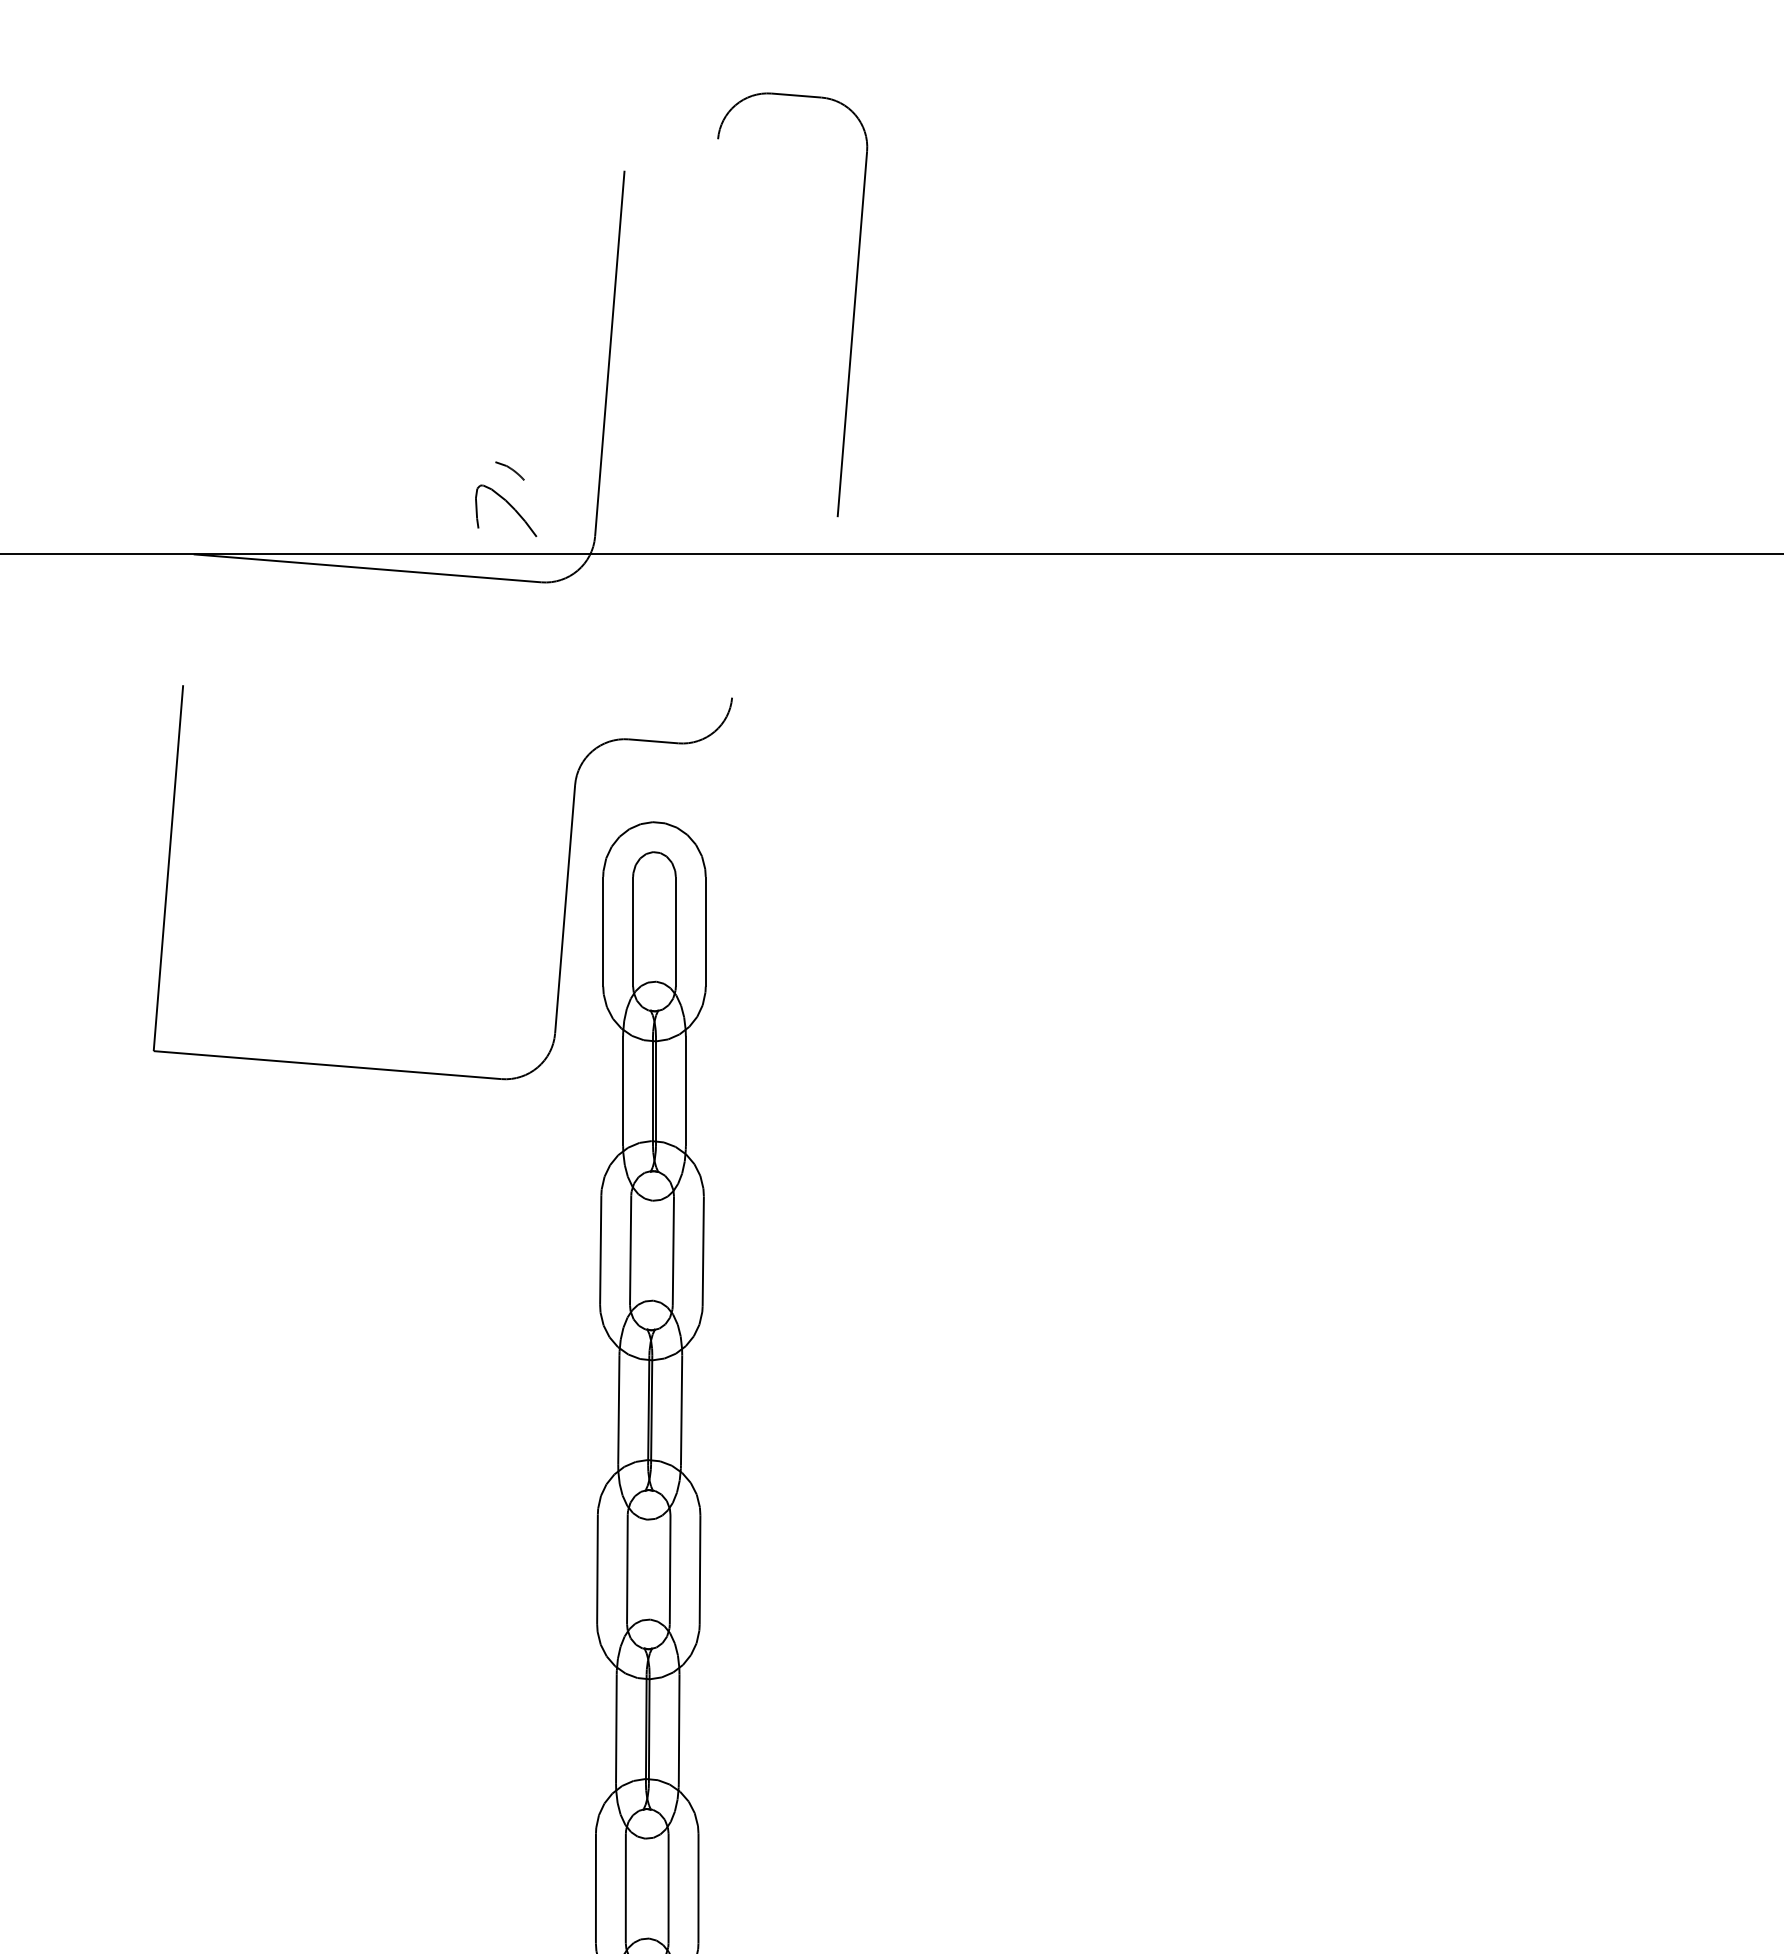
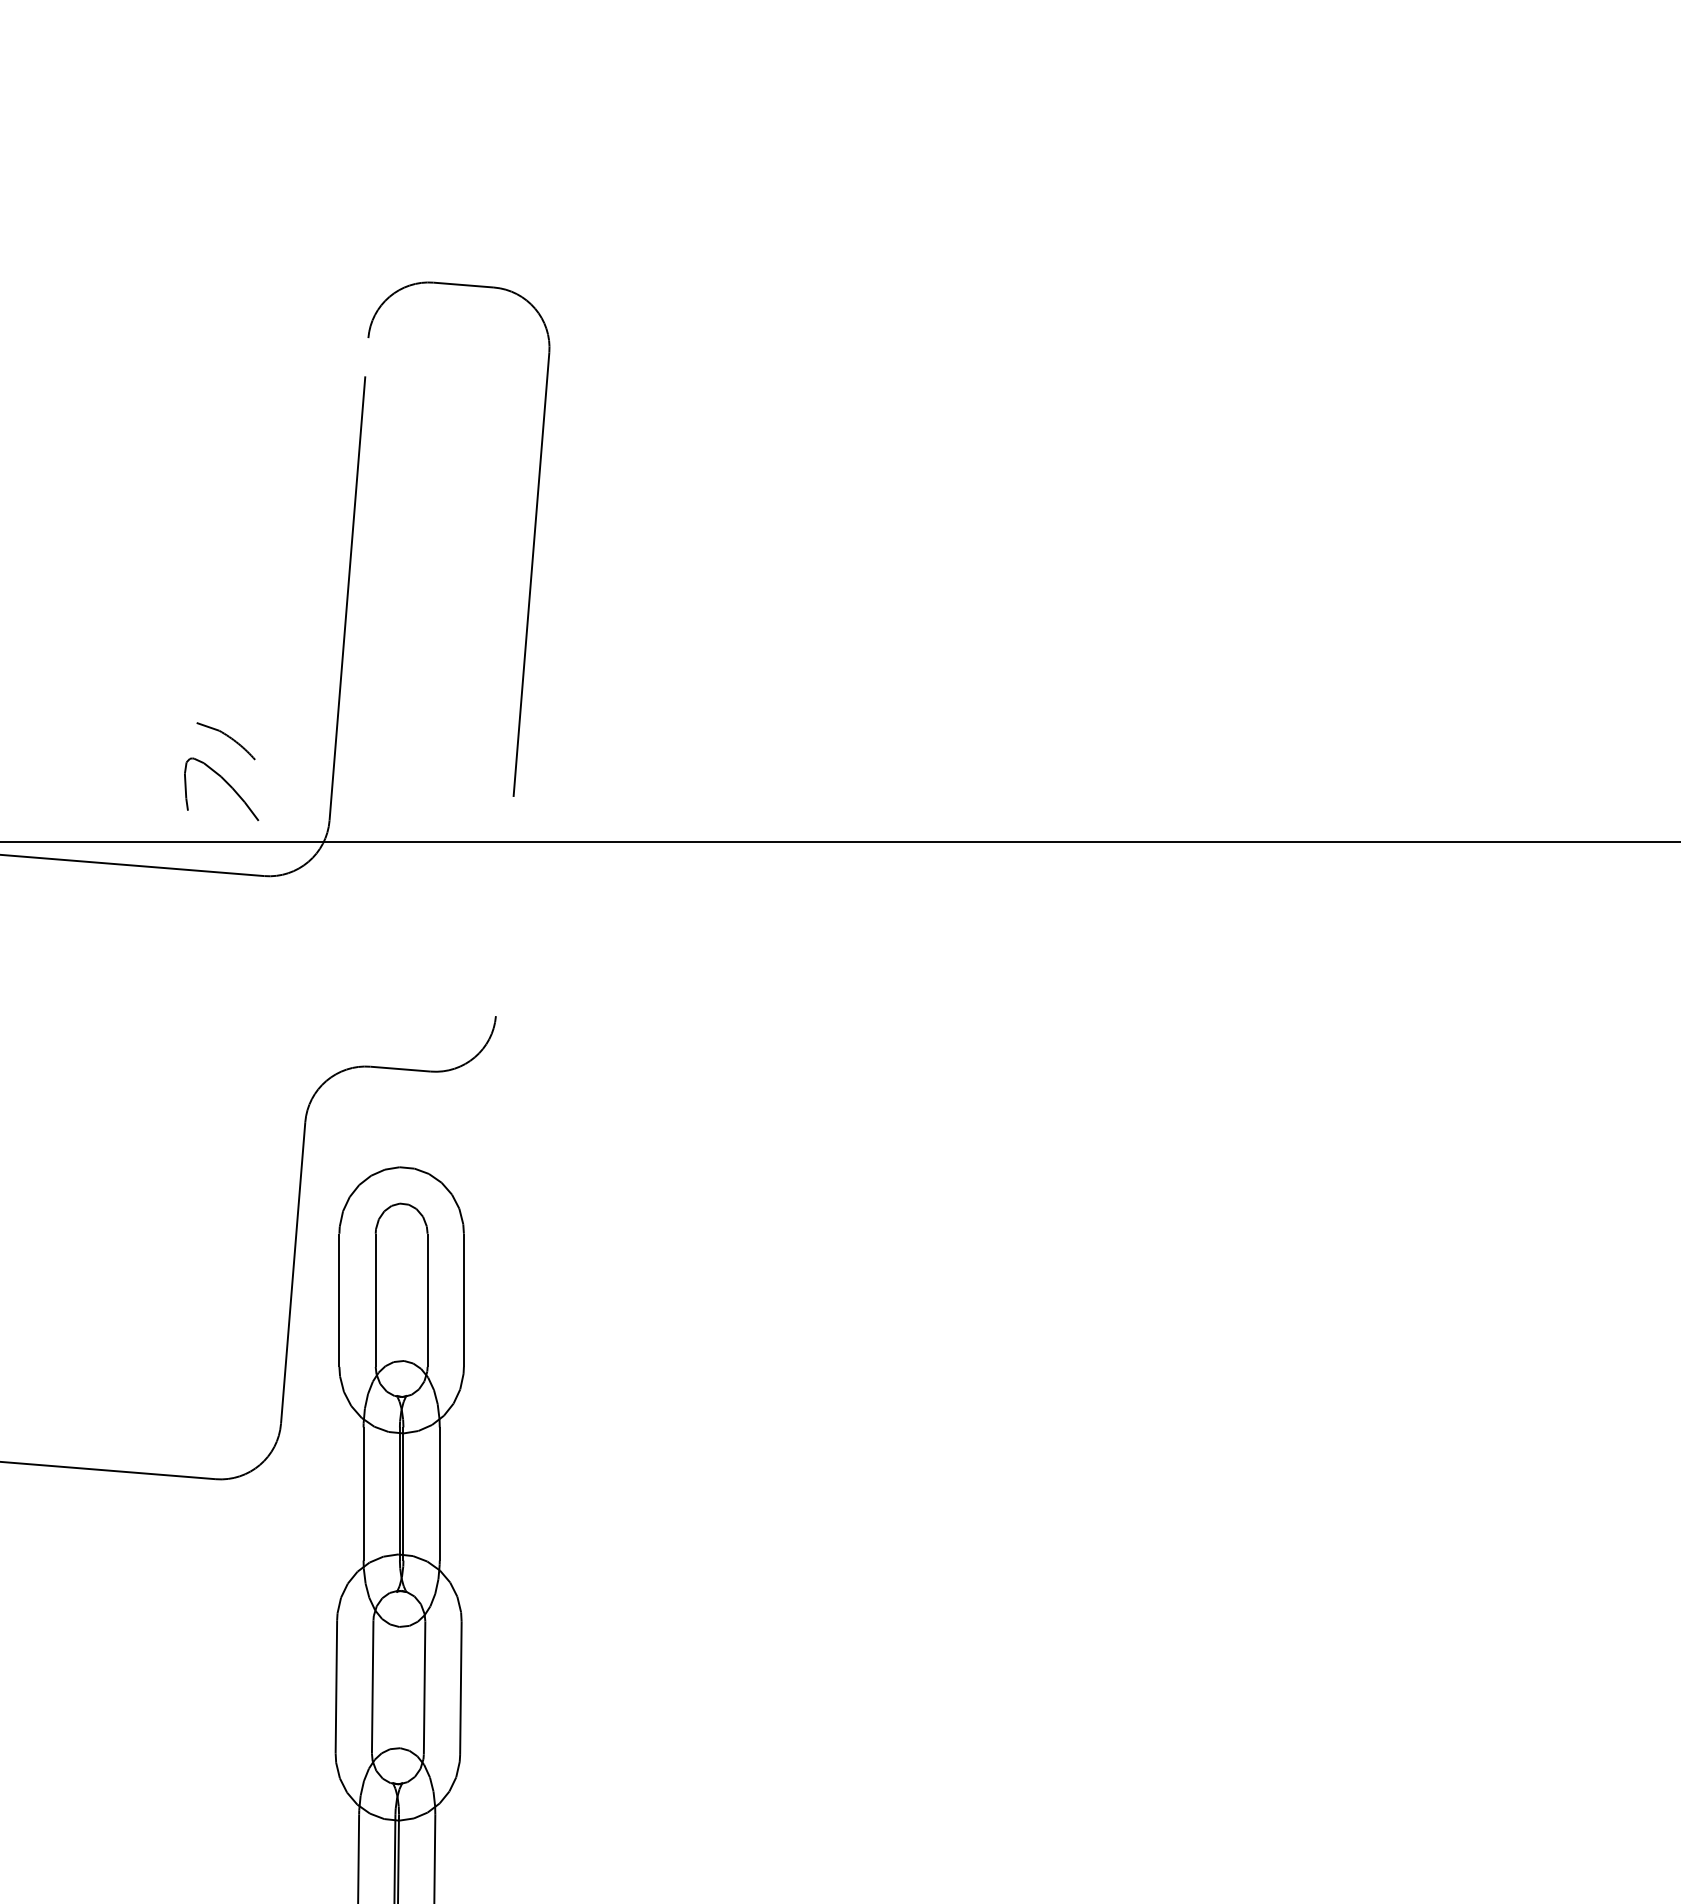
part: (853, 304) -> (532, 538), moved
part: (509, 470) -> (225, 740), size x1.67

